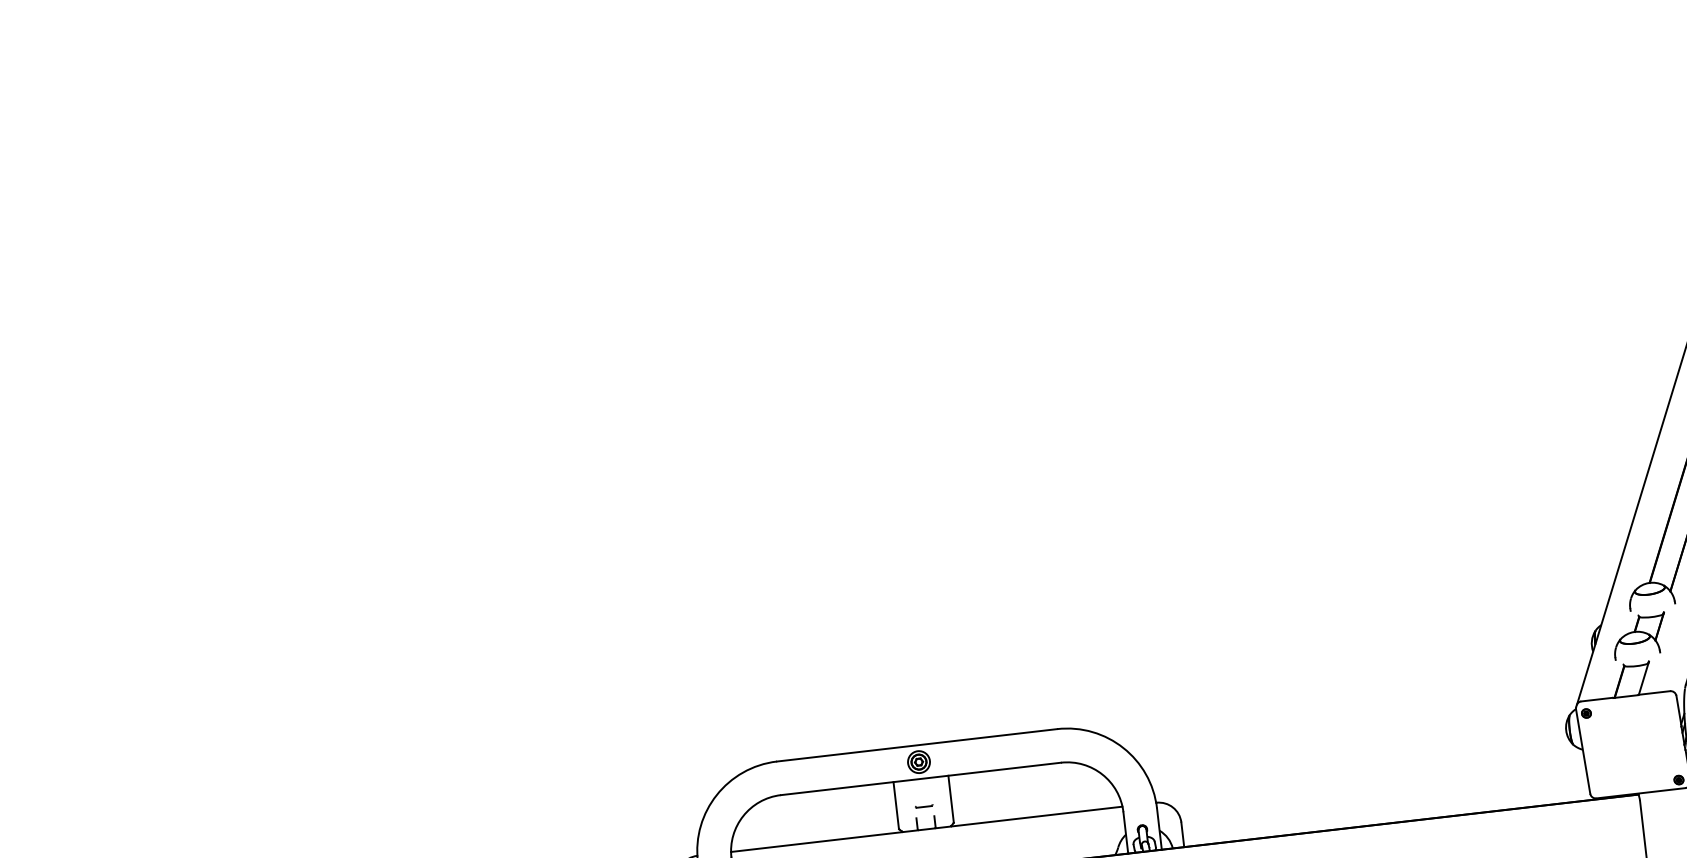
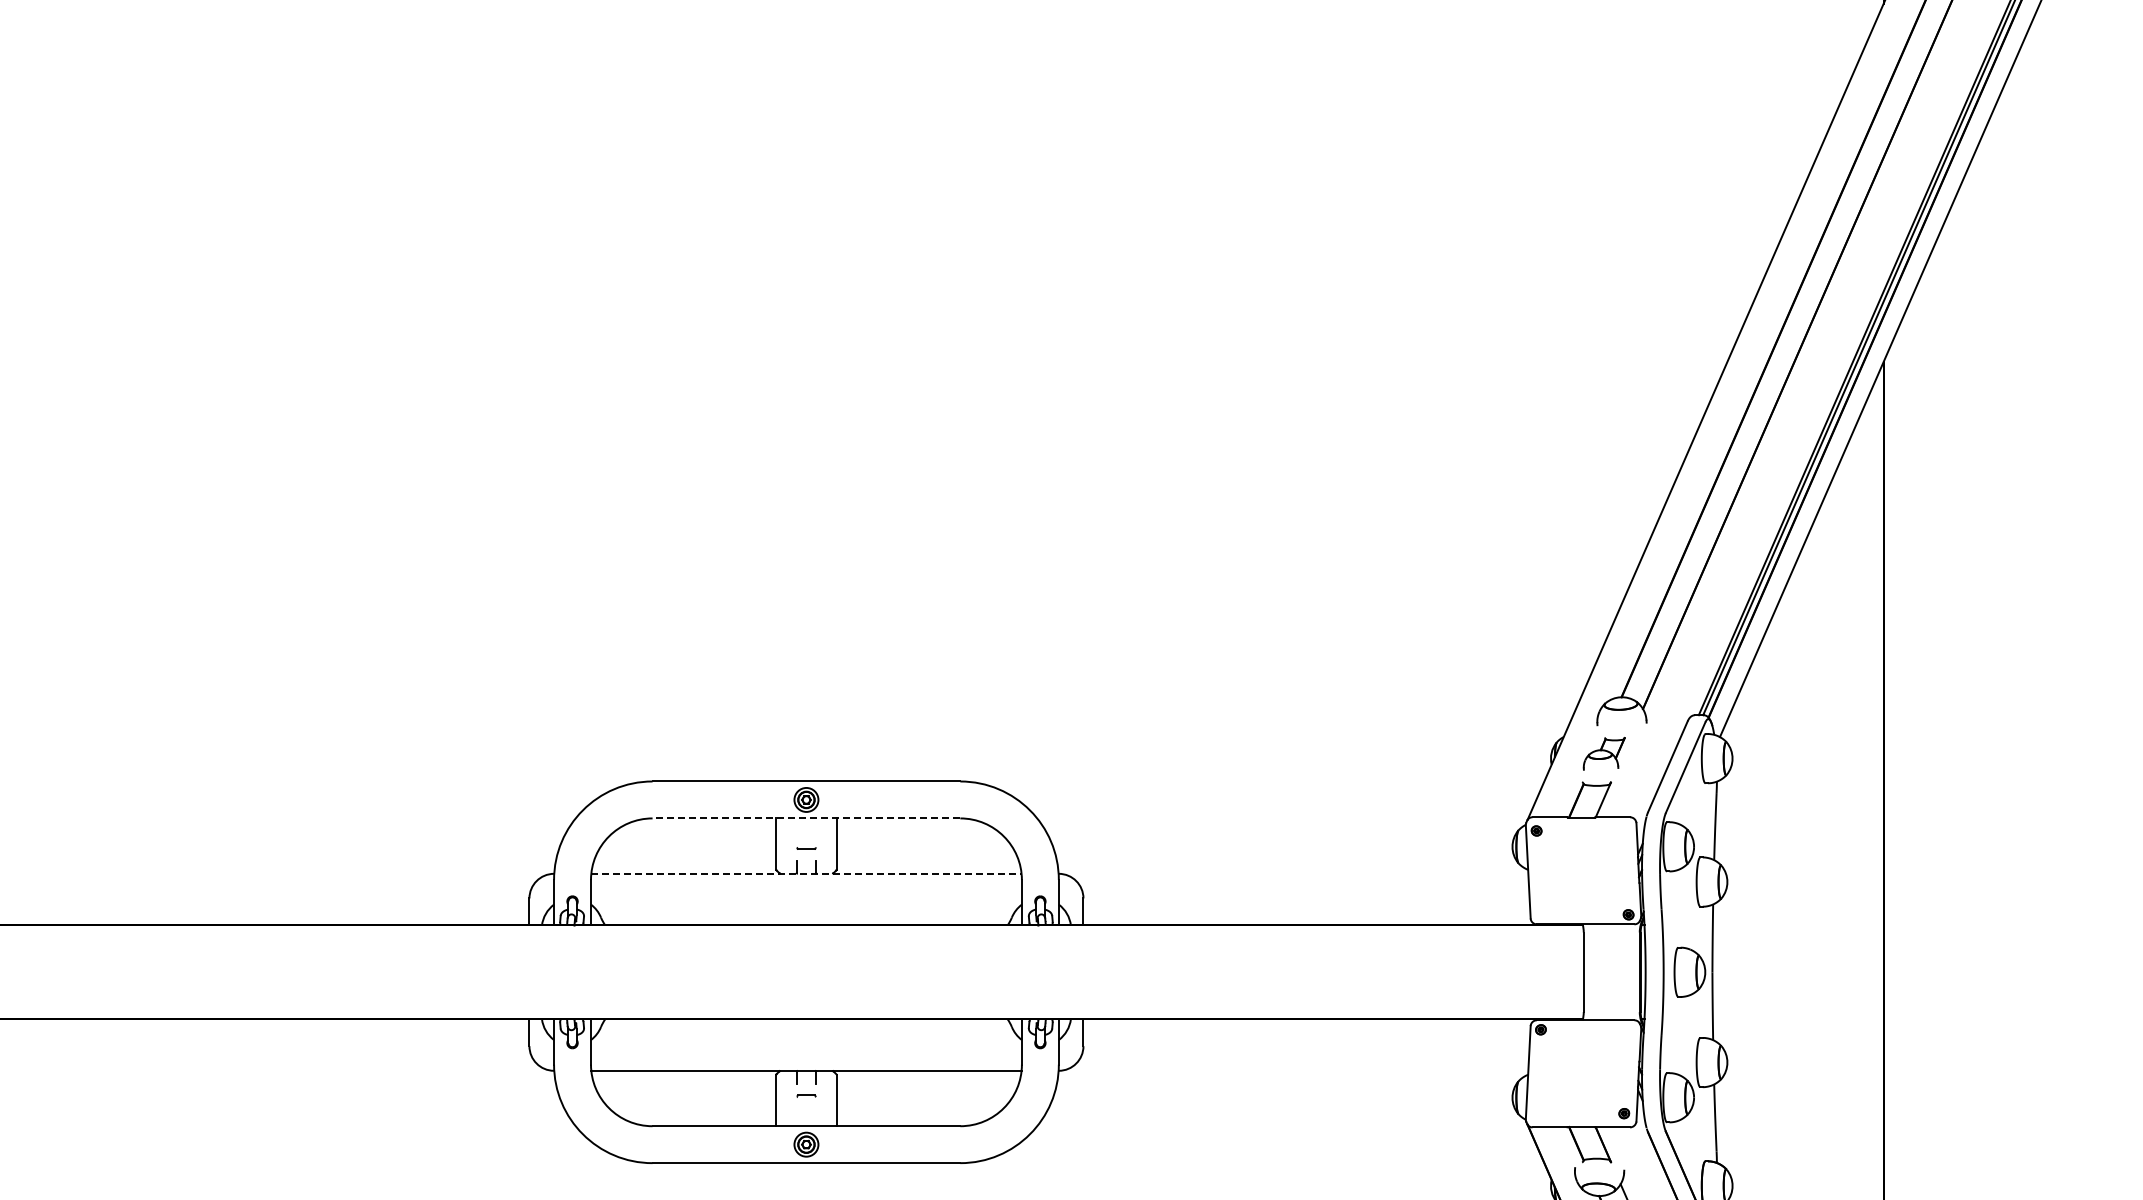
part: (1640, 635) -> (1604, 753), size x0.7
line: (921, 778) -> (806, 818), solid -> dashed
line: (926, 829) -> (806, 873), solid -> dashed

